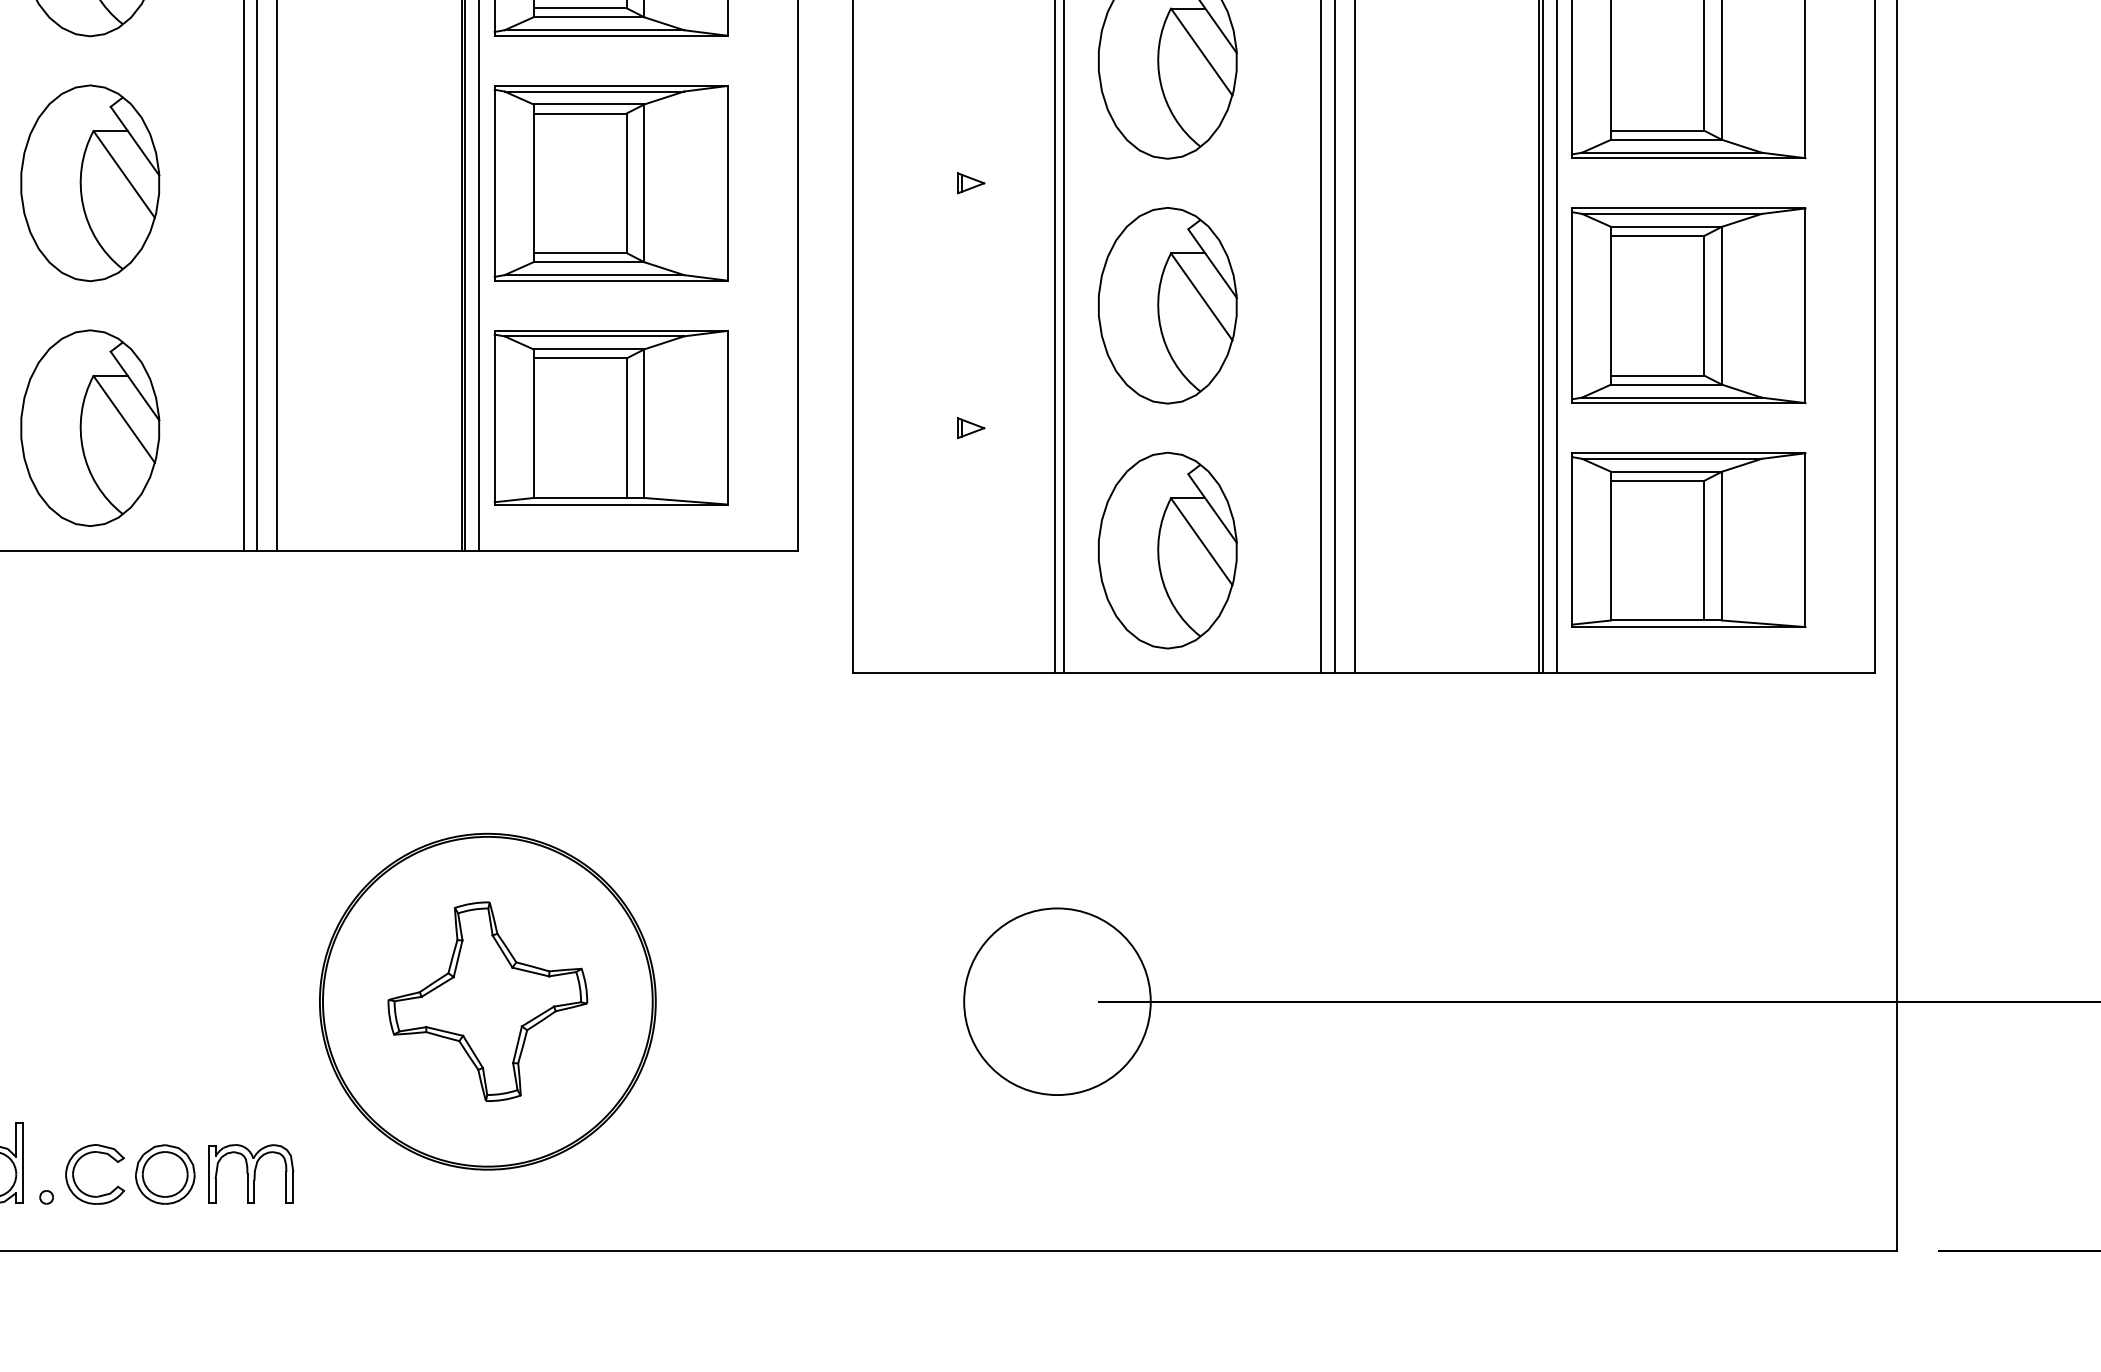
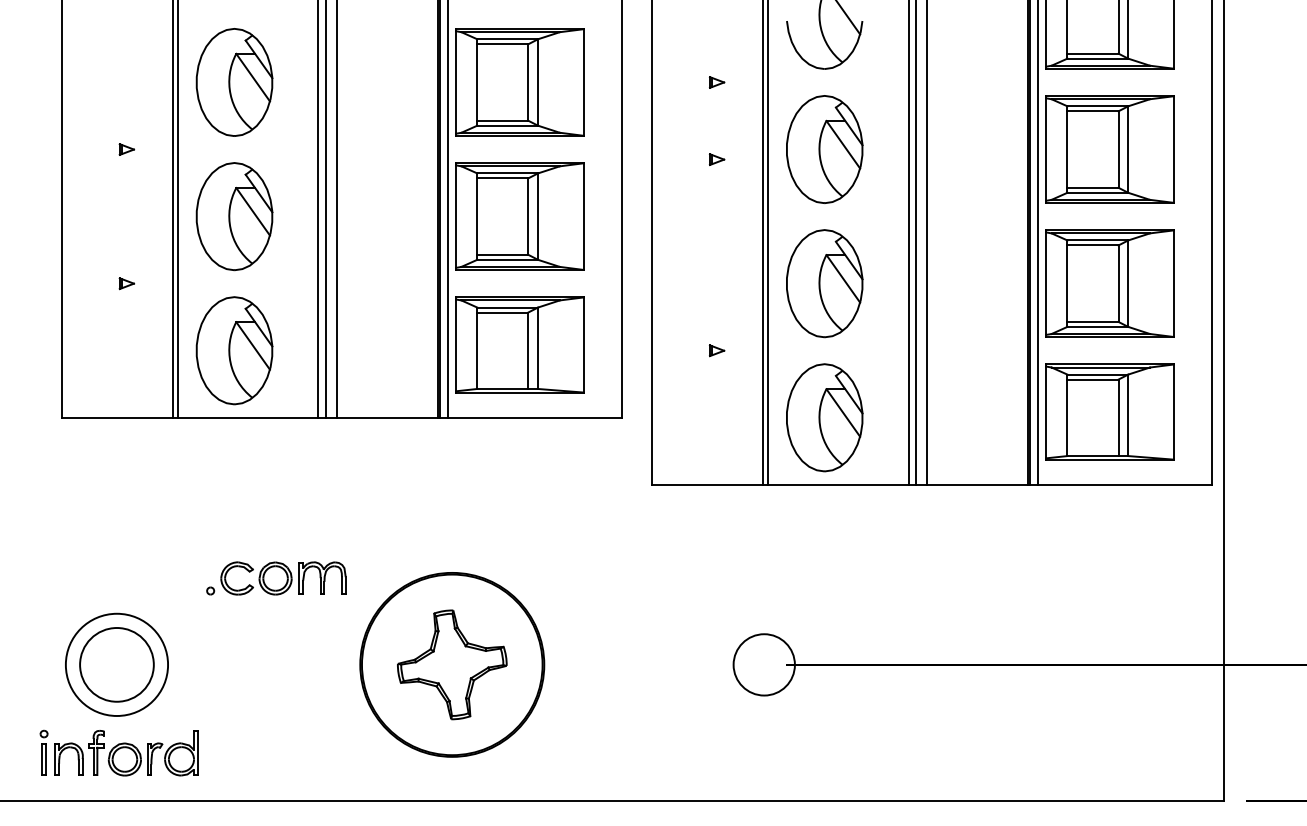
part: (970, 183) -> (716, 159), moved
circle: (1057, 1001) -> (764, 664), size x0.6
part: (166, 1174) -> (276, 578), moved

